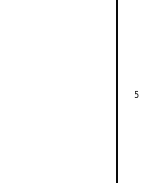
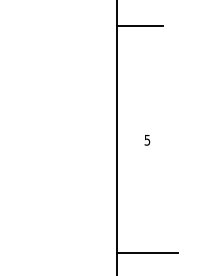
line: (131, 21) -> (139, 26), added
line: (136, 166) -> (147, 252), added

